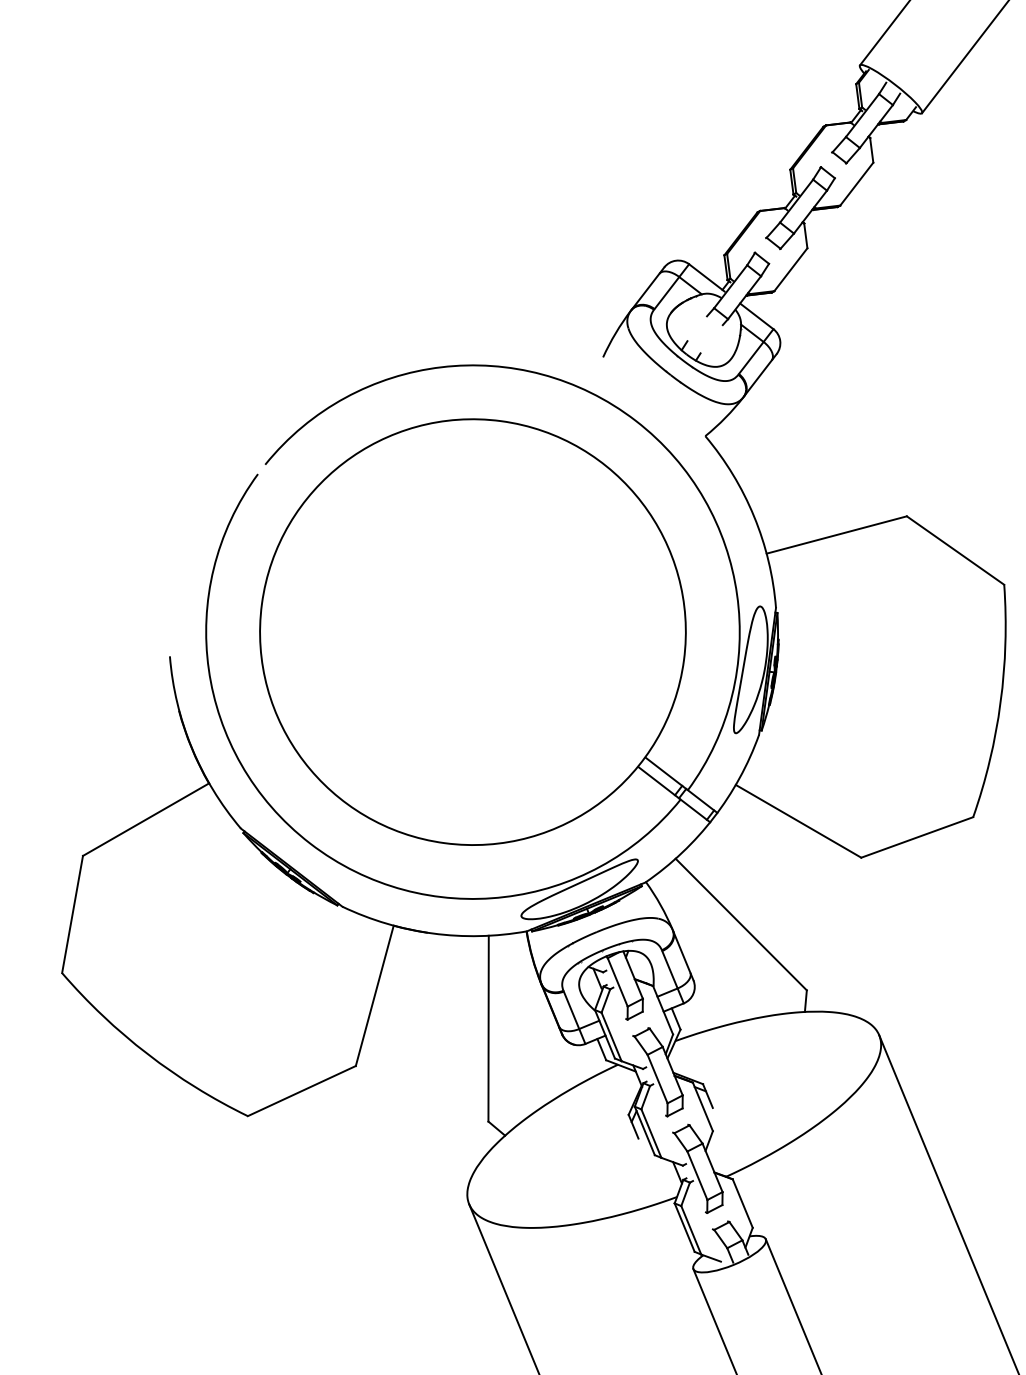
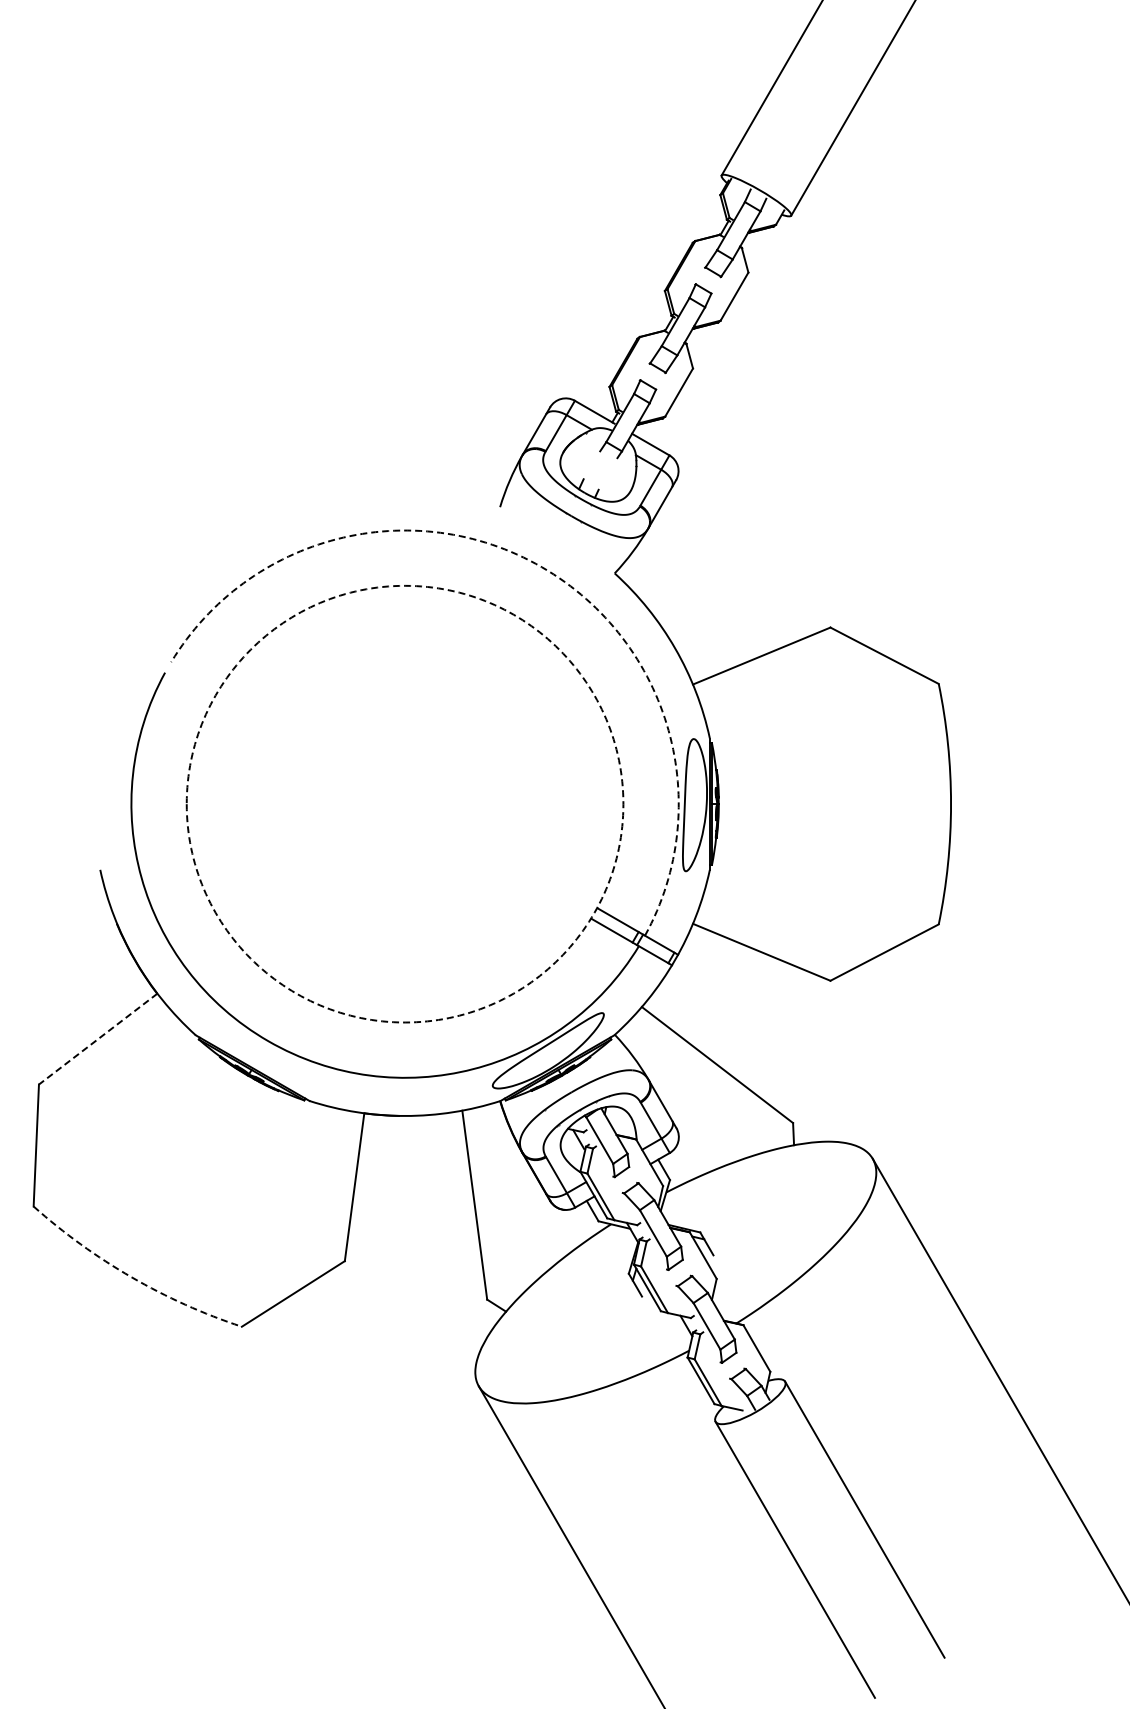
arc: (635, 421) -> (541, 567), solid -> dashed
circle: (472, 631) -> (404, 803), solid -> dashed
line: (146, 820) -> (98, 1039), solid -> dashed
arc: (147, 1054) -> (131, 1277), solid -> dashed

